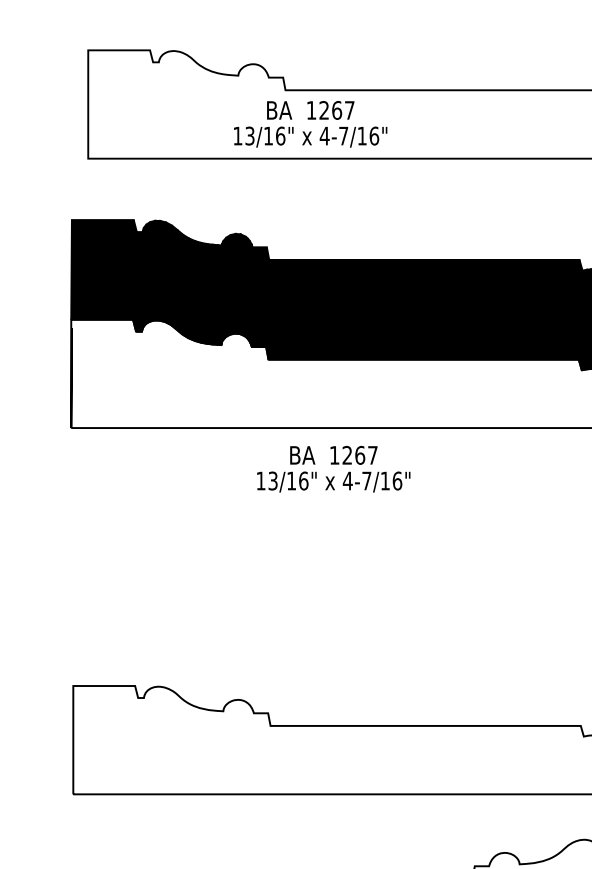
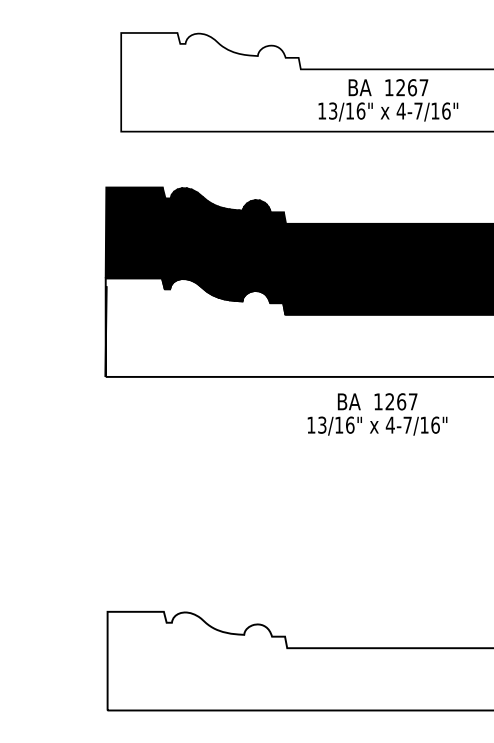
text: (310, 124) -> (388, 100), moved
text: (333, 468) -> (377, 413), moved

